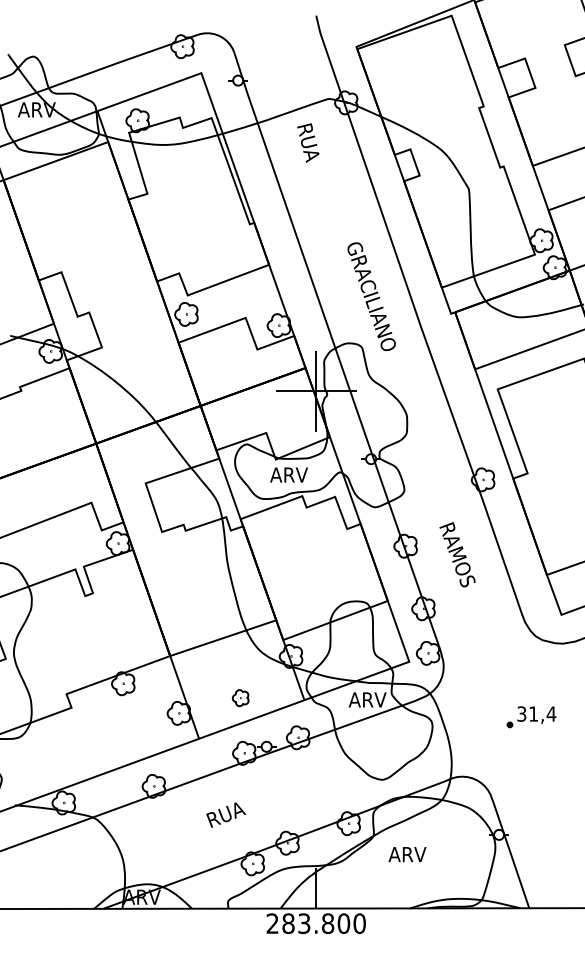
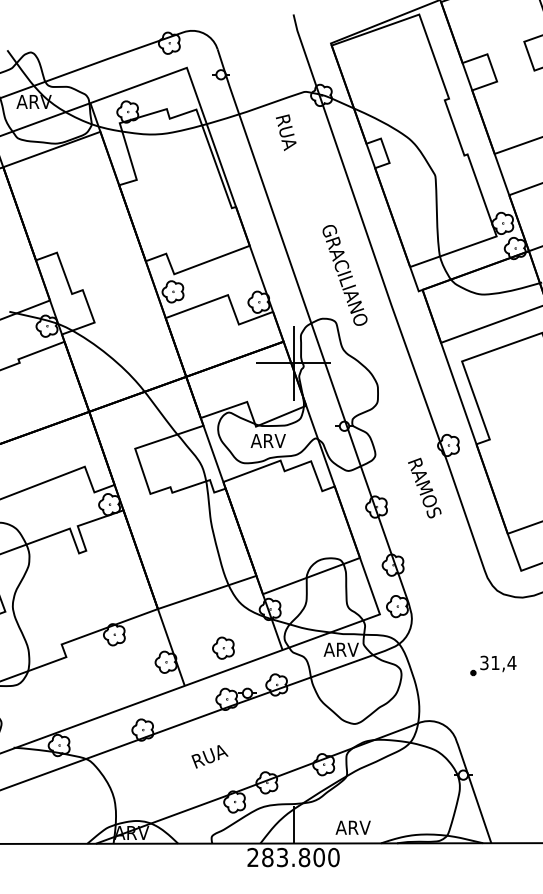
text: (457, 554) -> (424, 487), moved
part: (240, 697) -> (223, 647), size x1.43
text: (407, 854) -> (353, 827), moved

